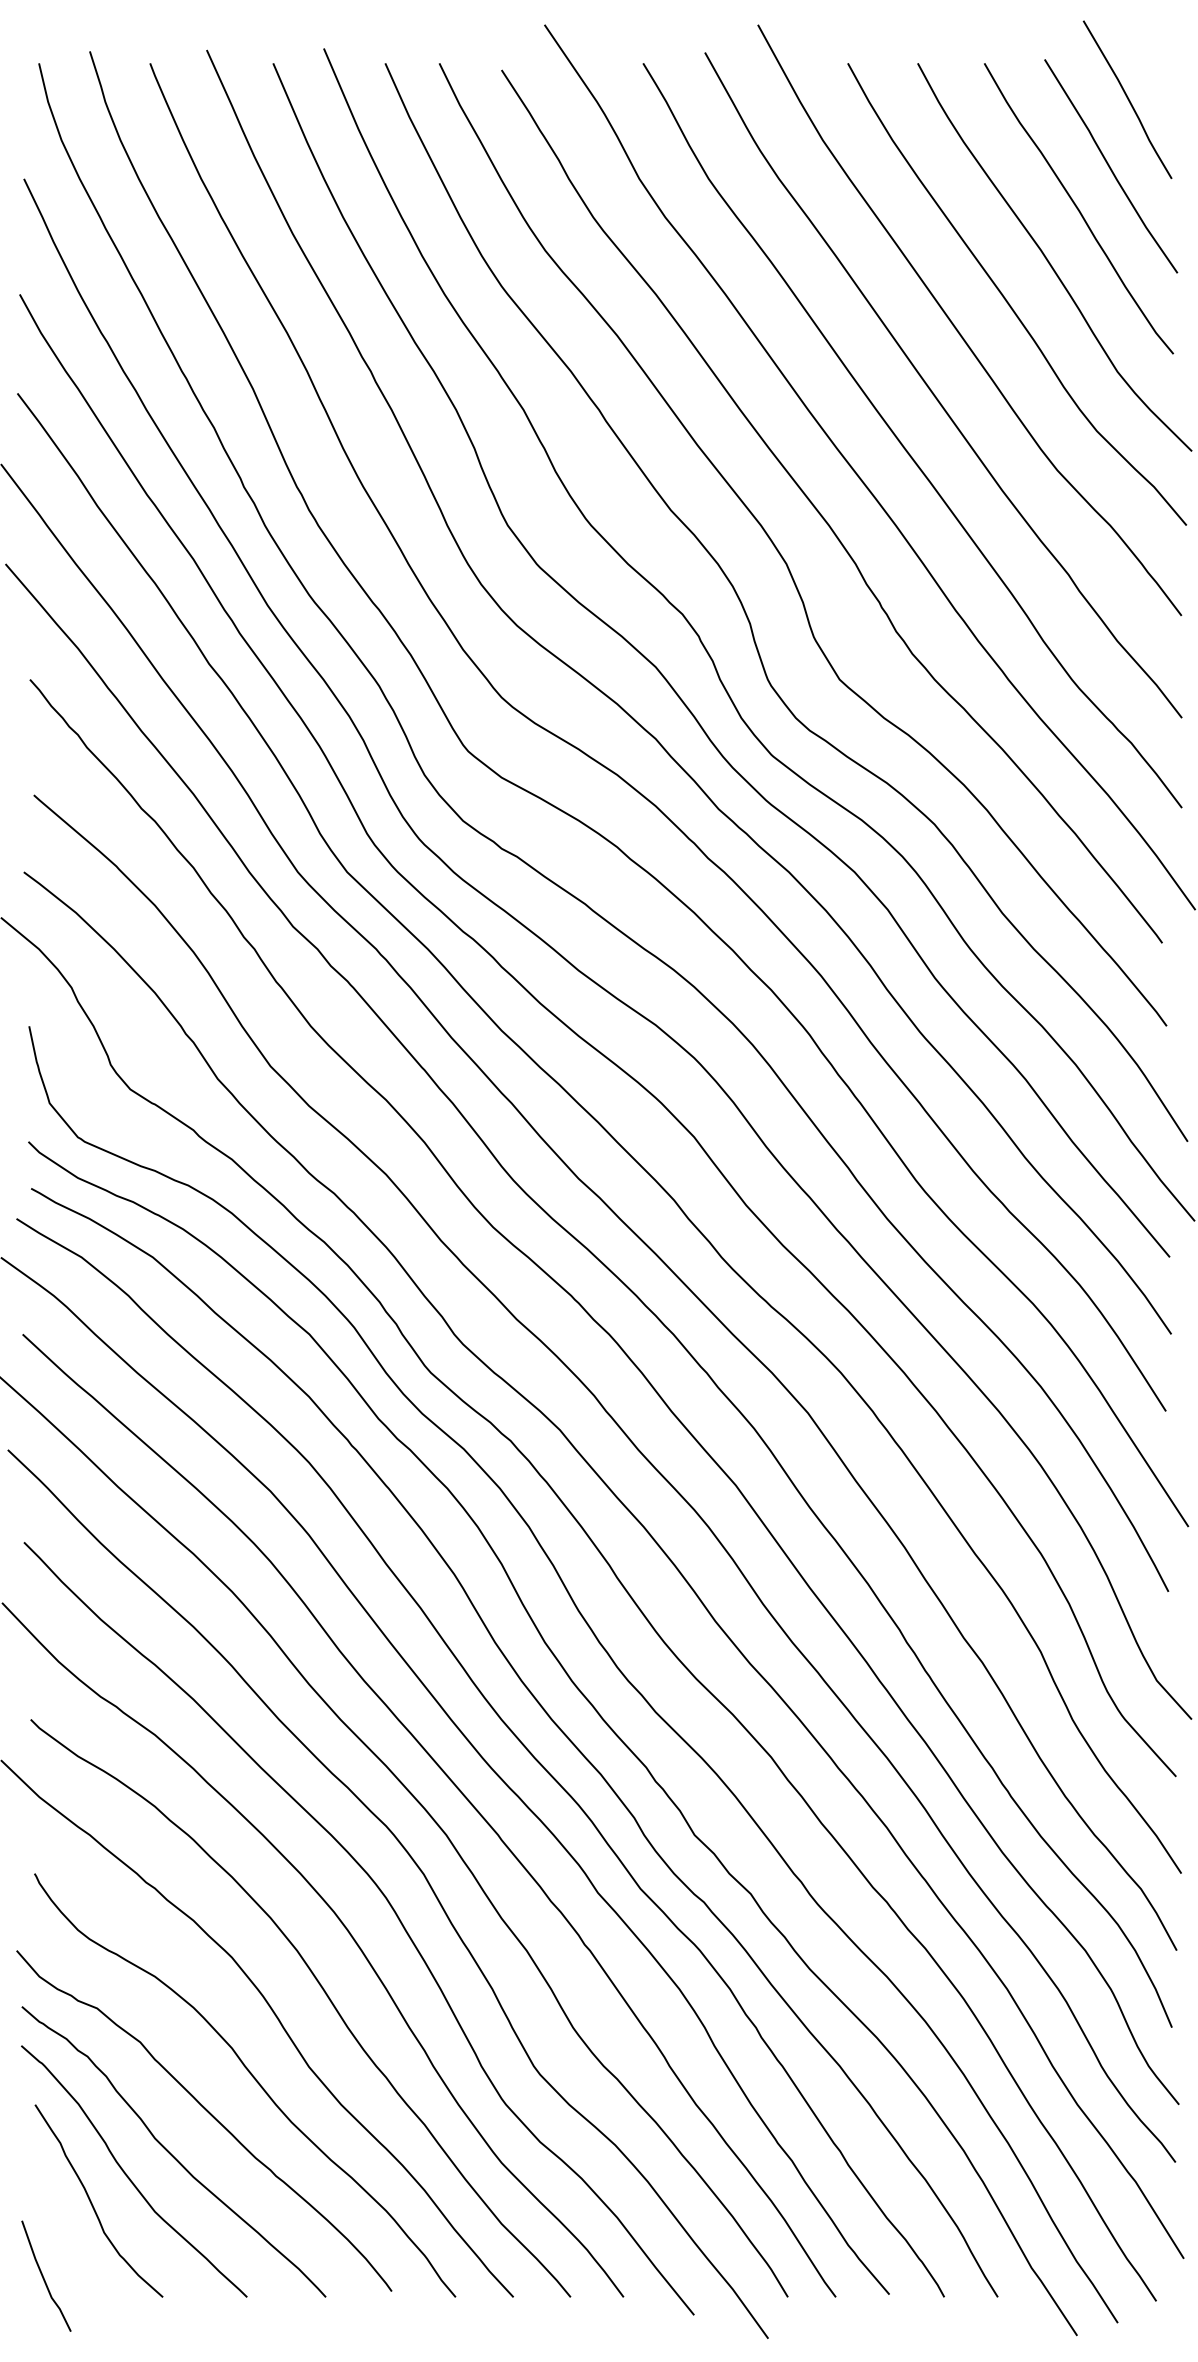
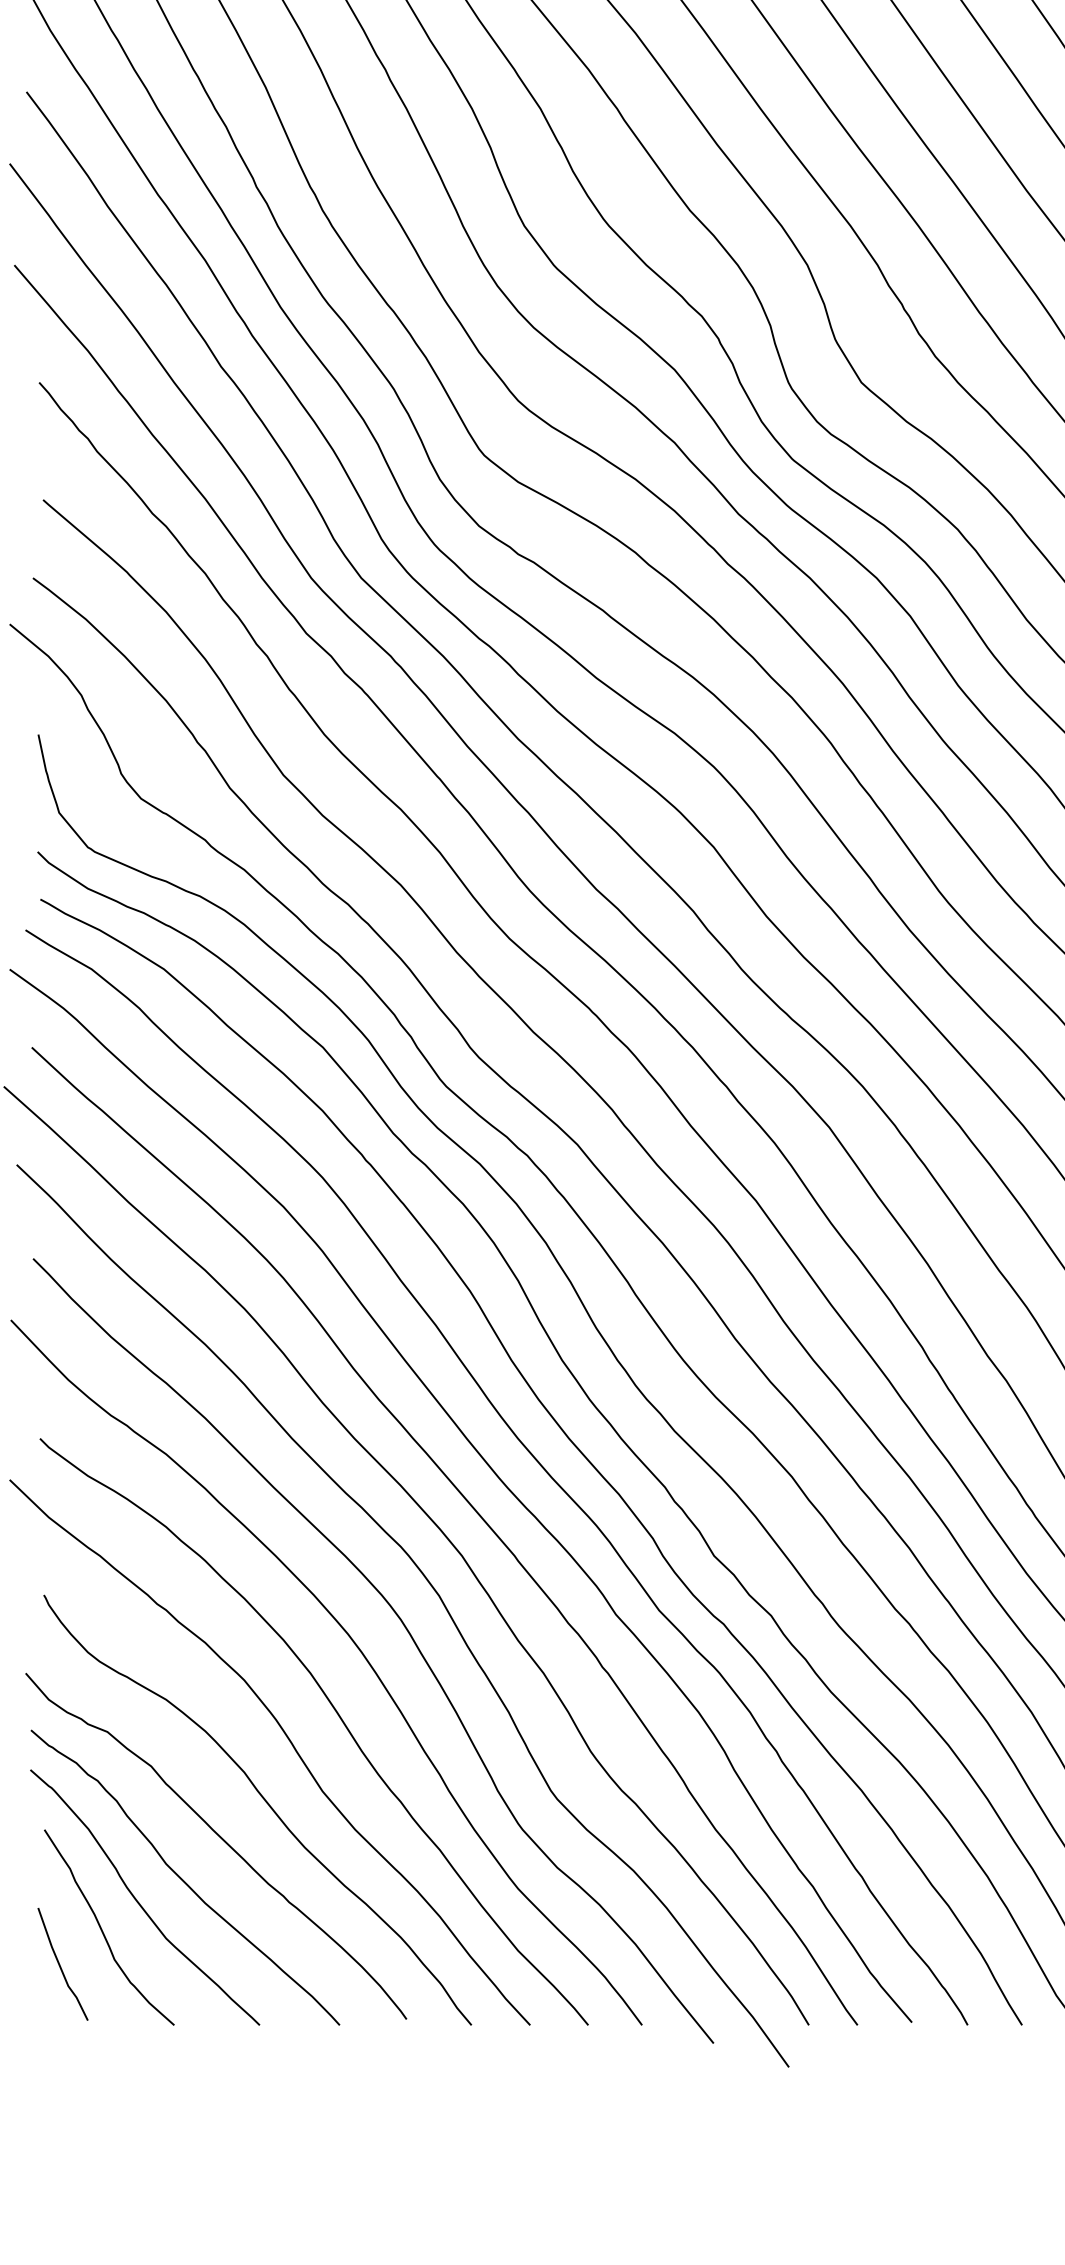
line: (44, 2277) -> (61, 1965), moved

